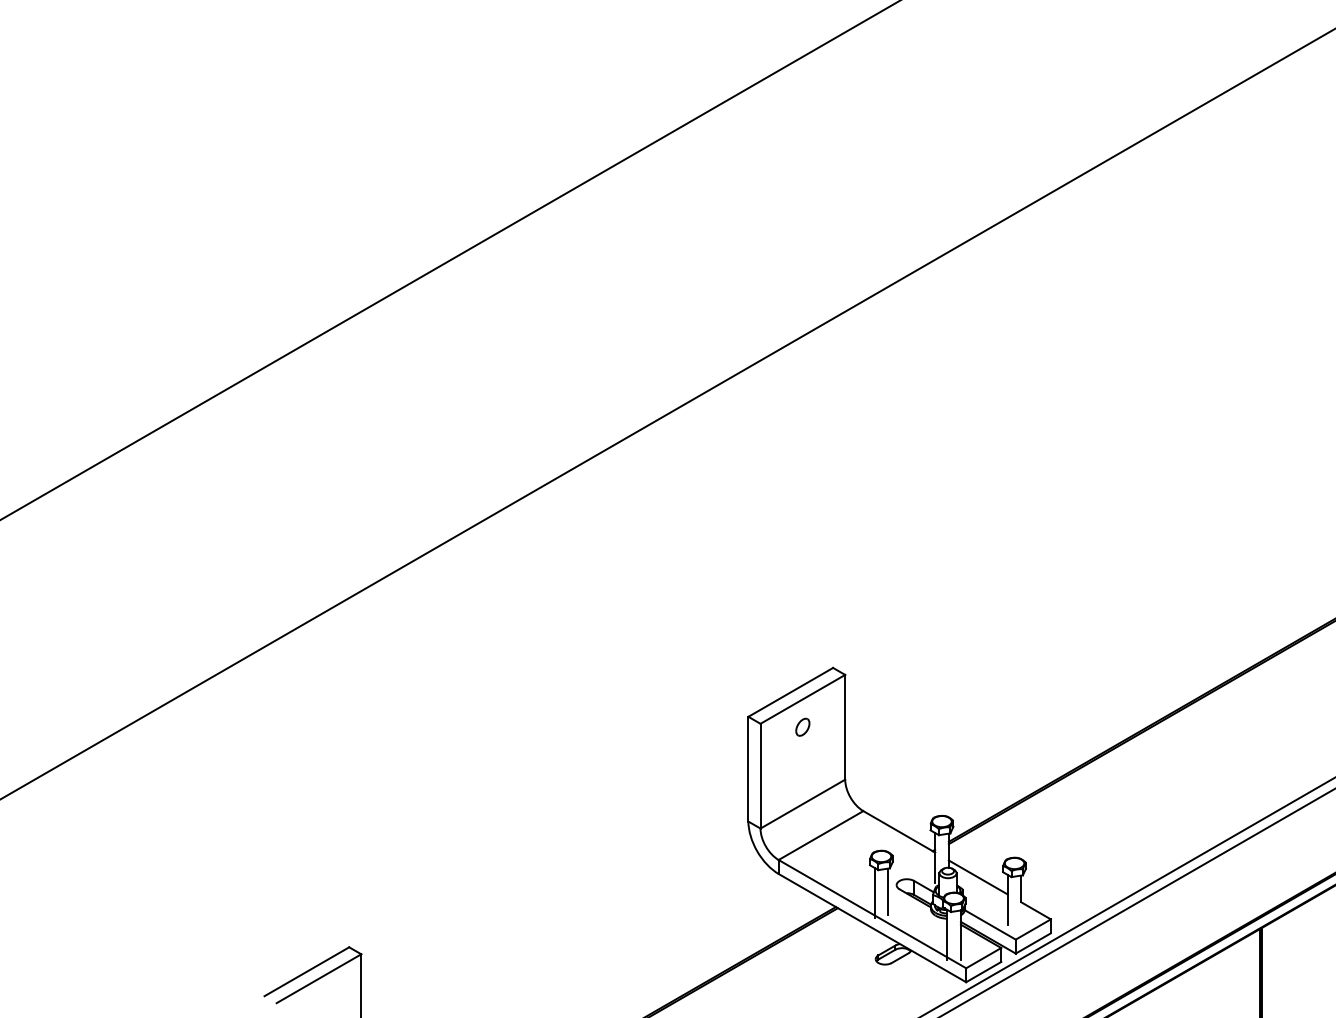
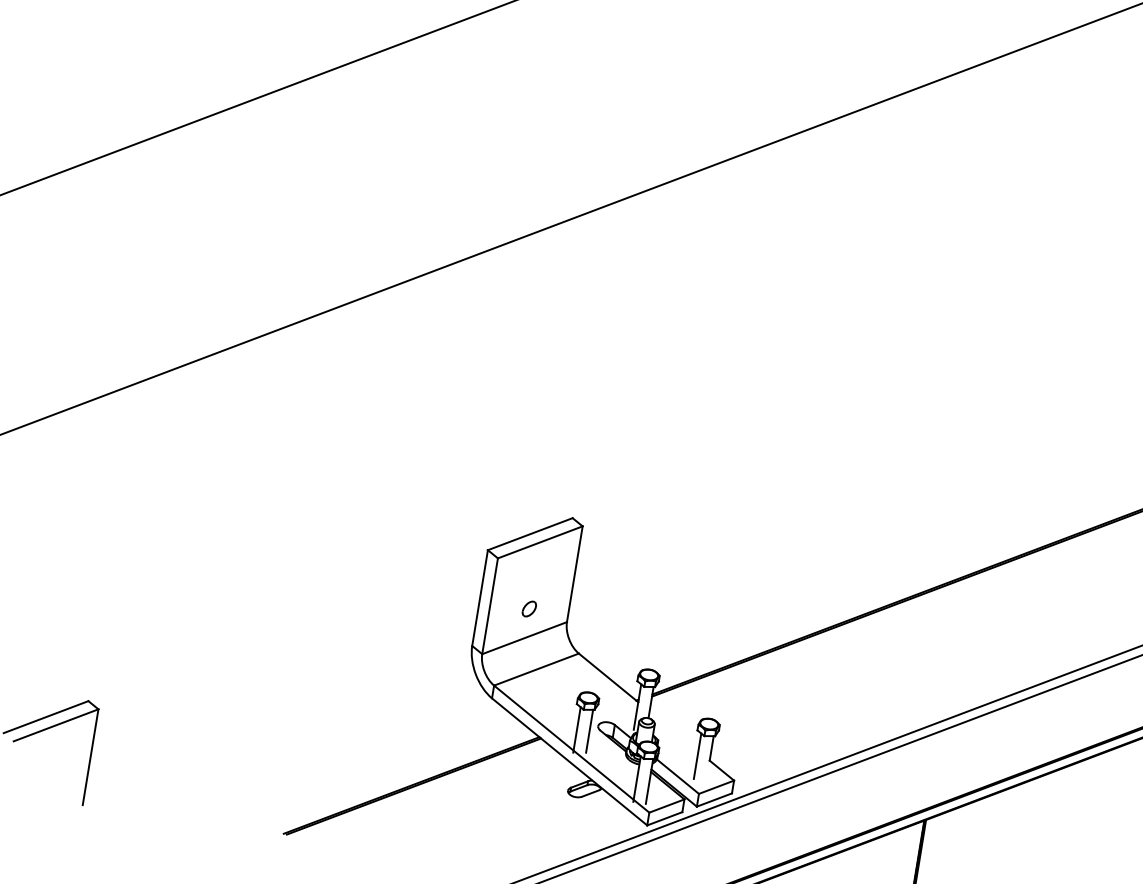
part: (802, 726) -> (529, 608), moved
line: (977, 877) -> (673, 731), removed

